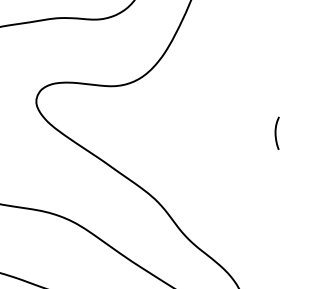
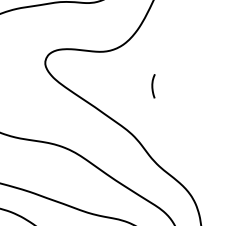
curve: (277, 133) -> (153, 86), moved

